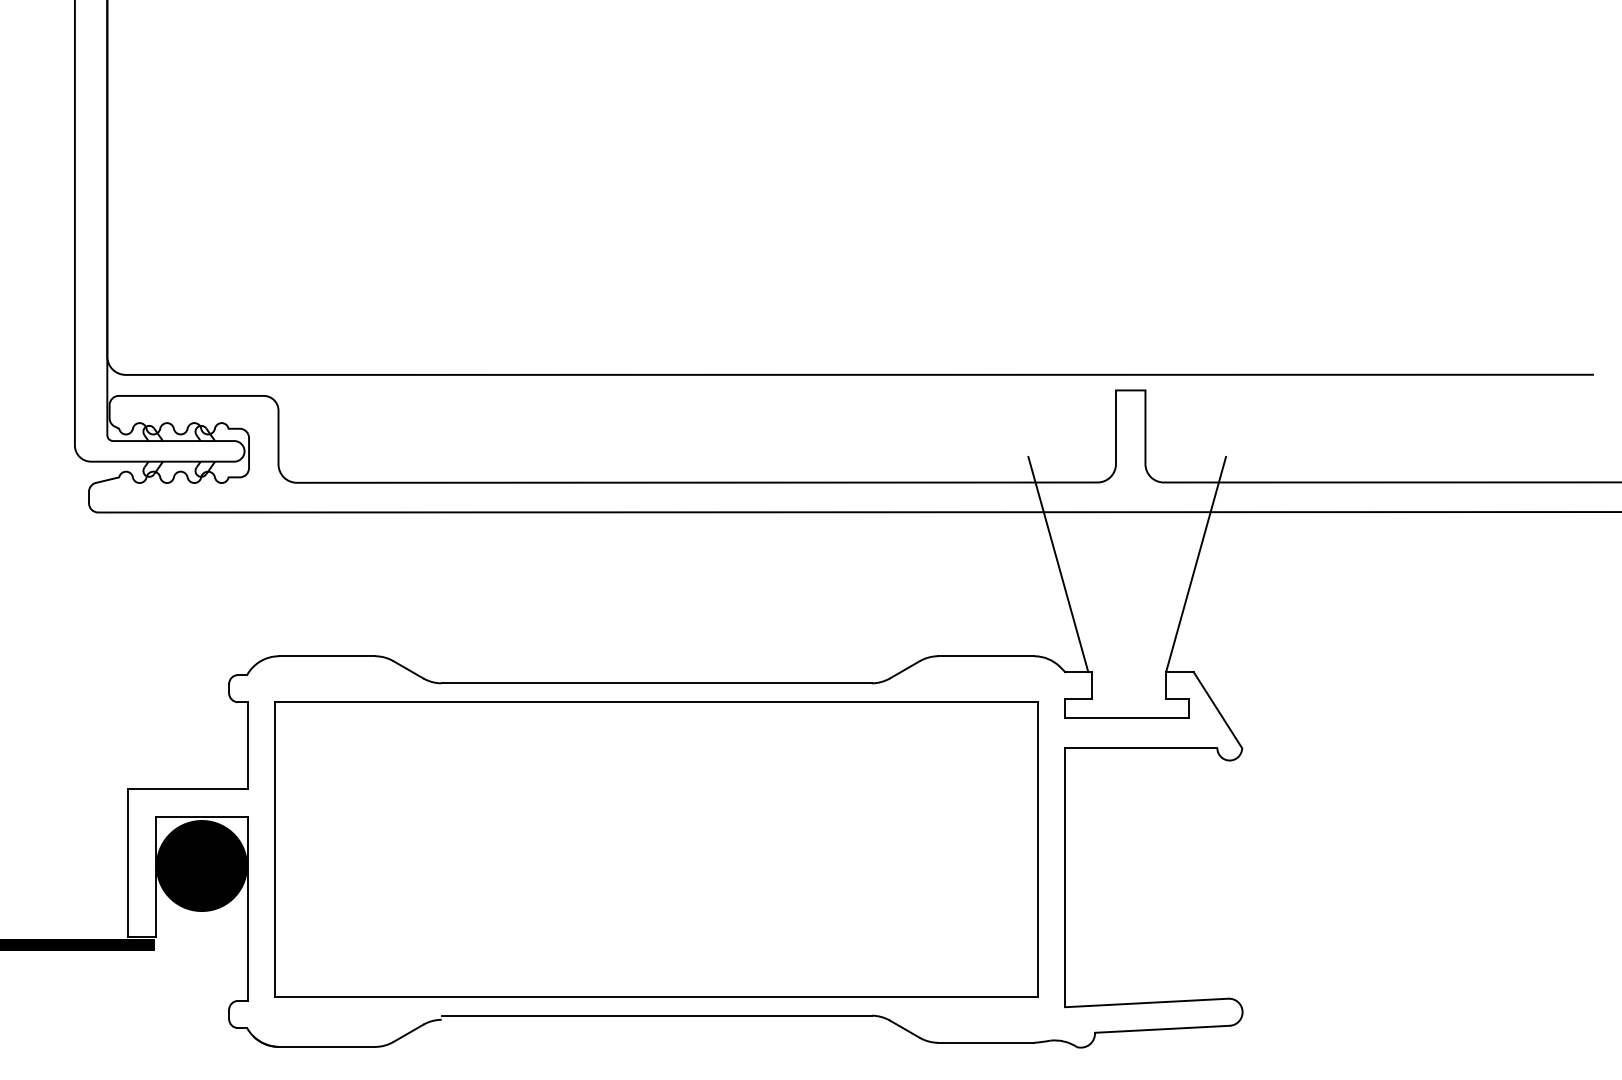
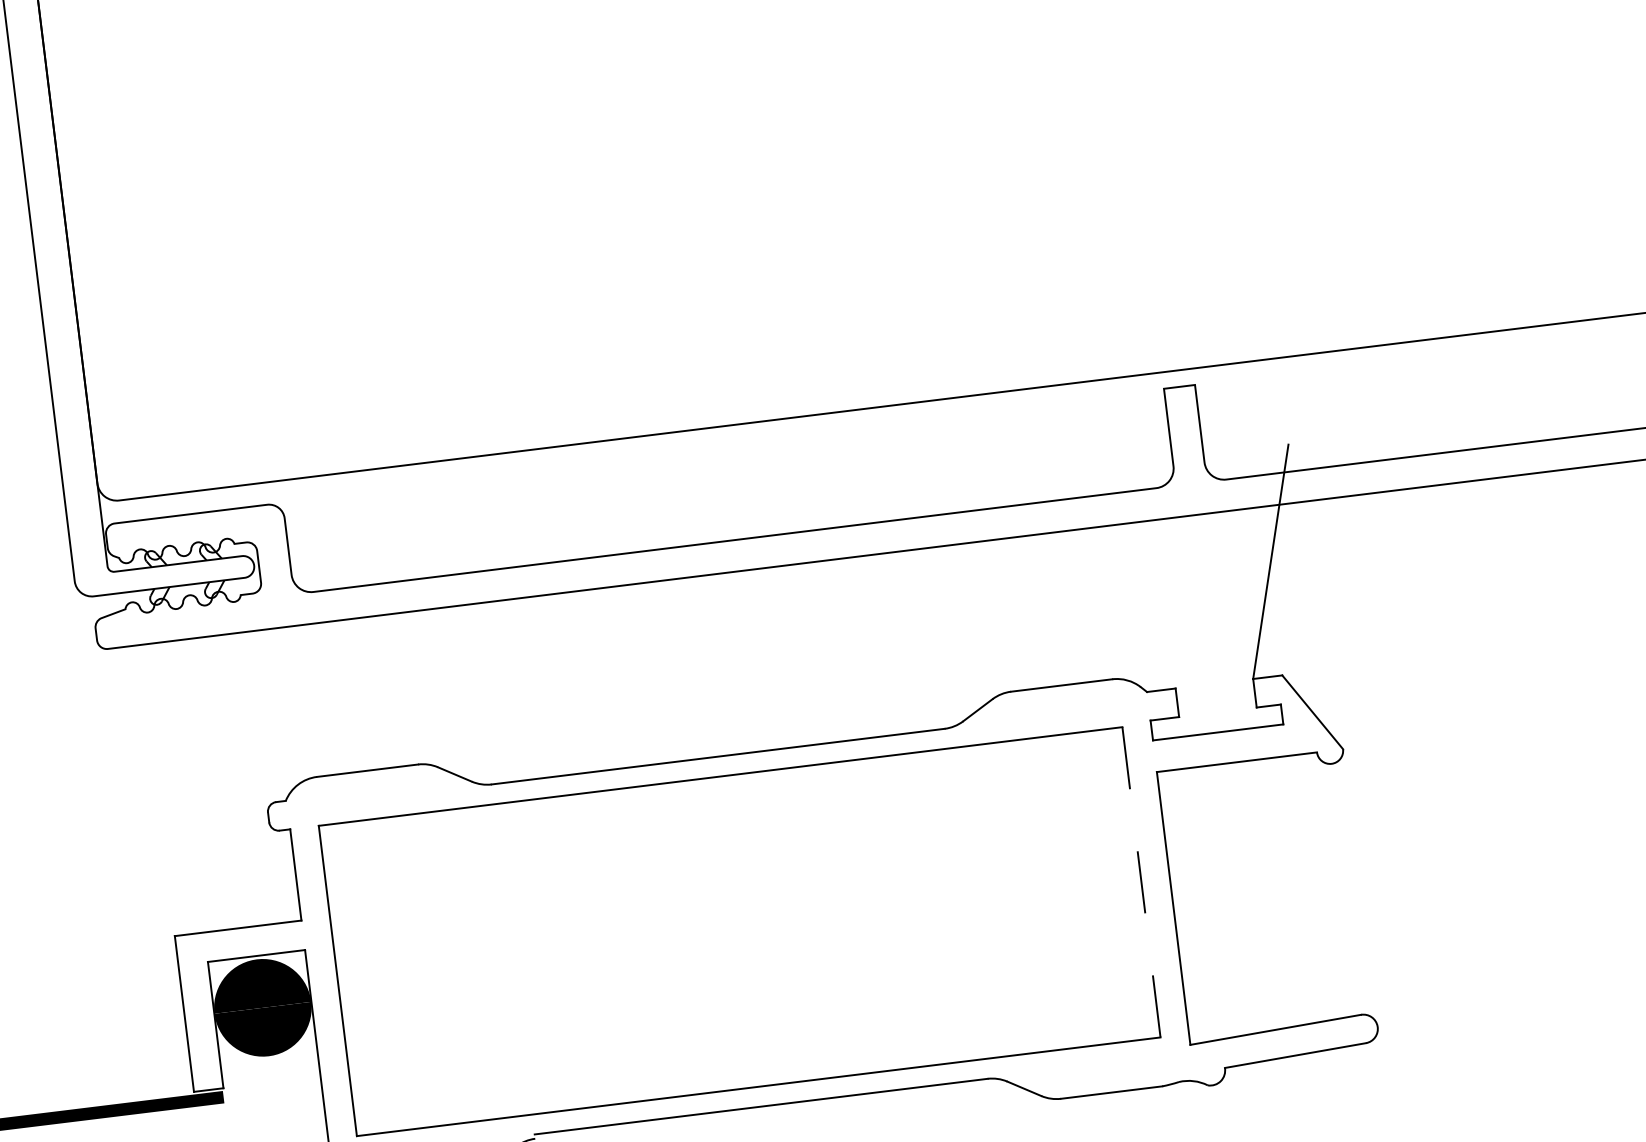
line: (1058, 564) -> (1125, 579), removed
line: (1038, 849) -> (1141, 882), solid -> dashed

